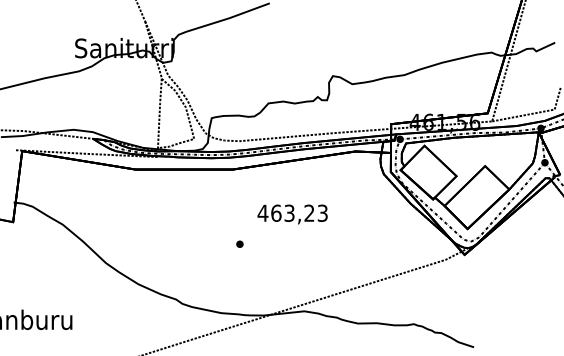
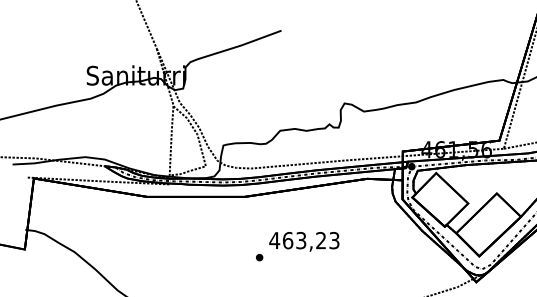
part: (239, 243) -> (259, 256), moved

